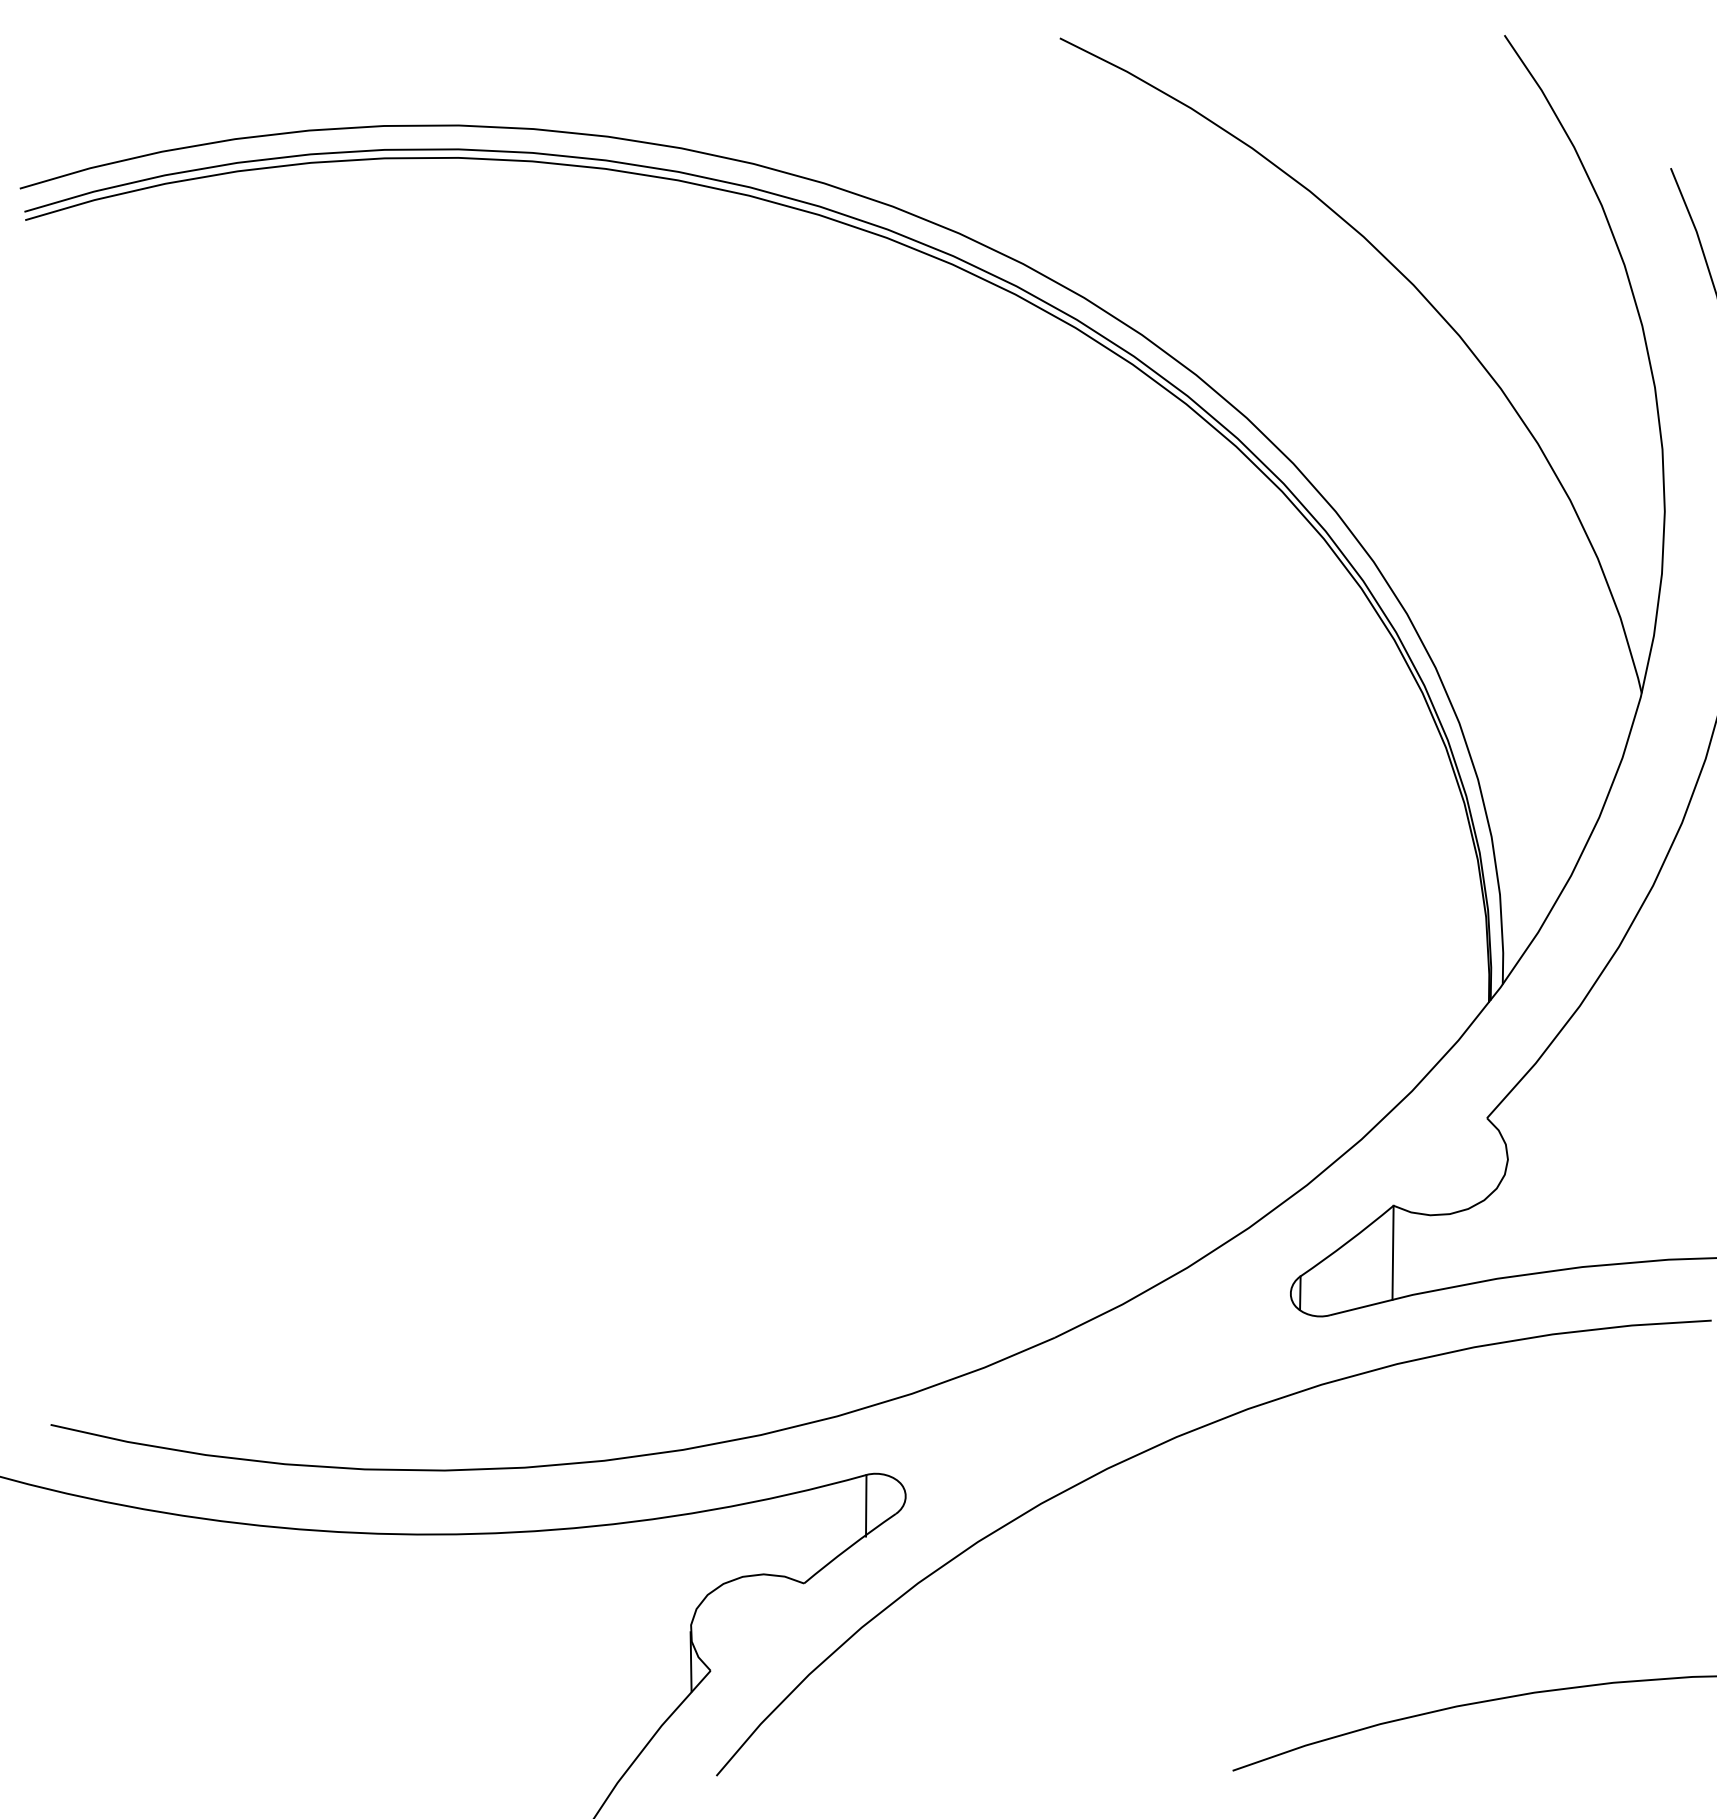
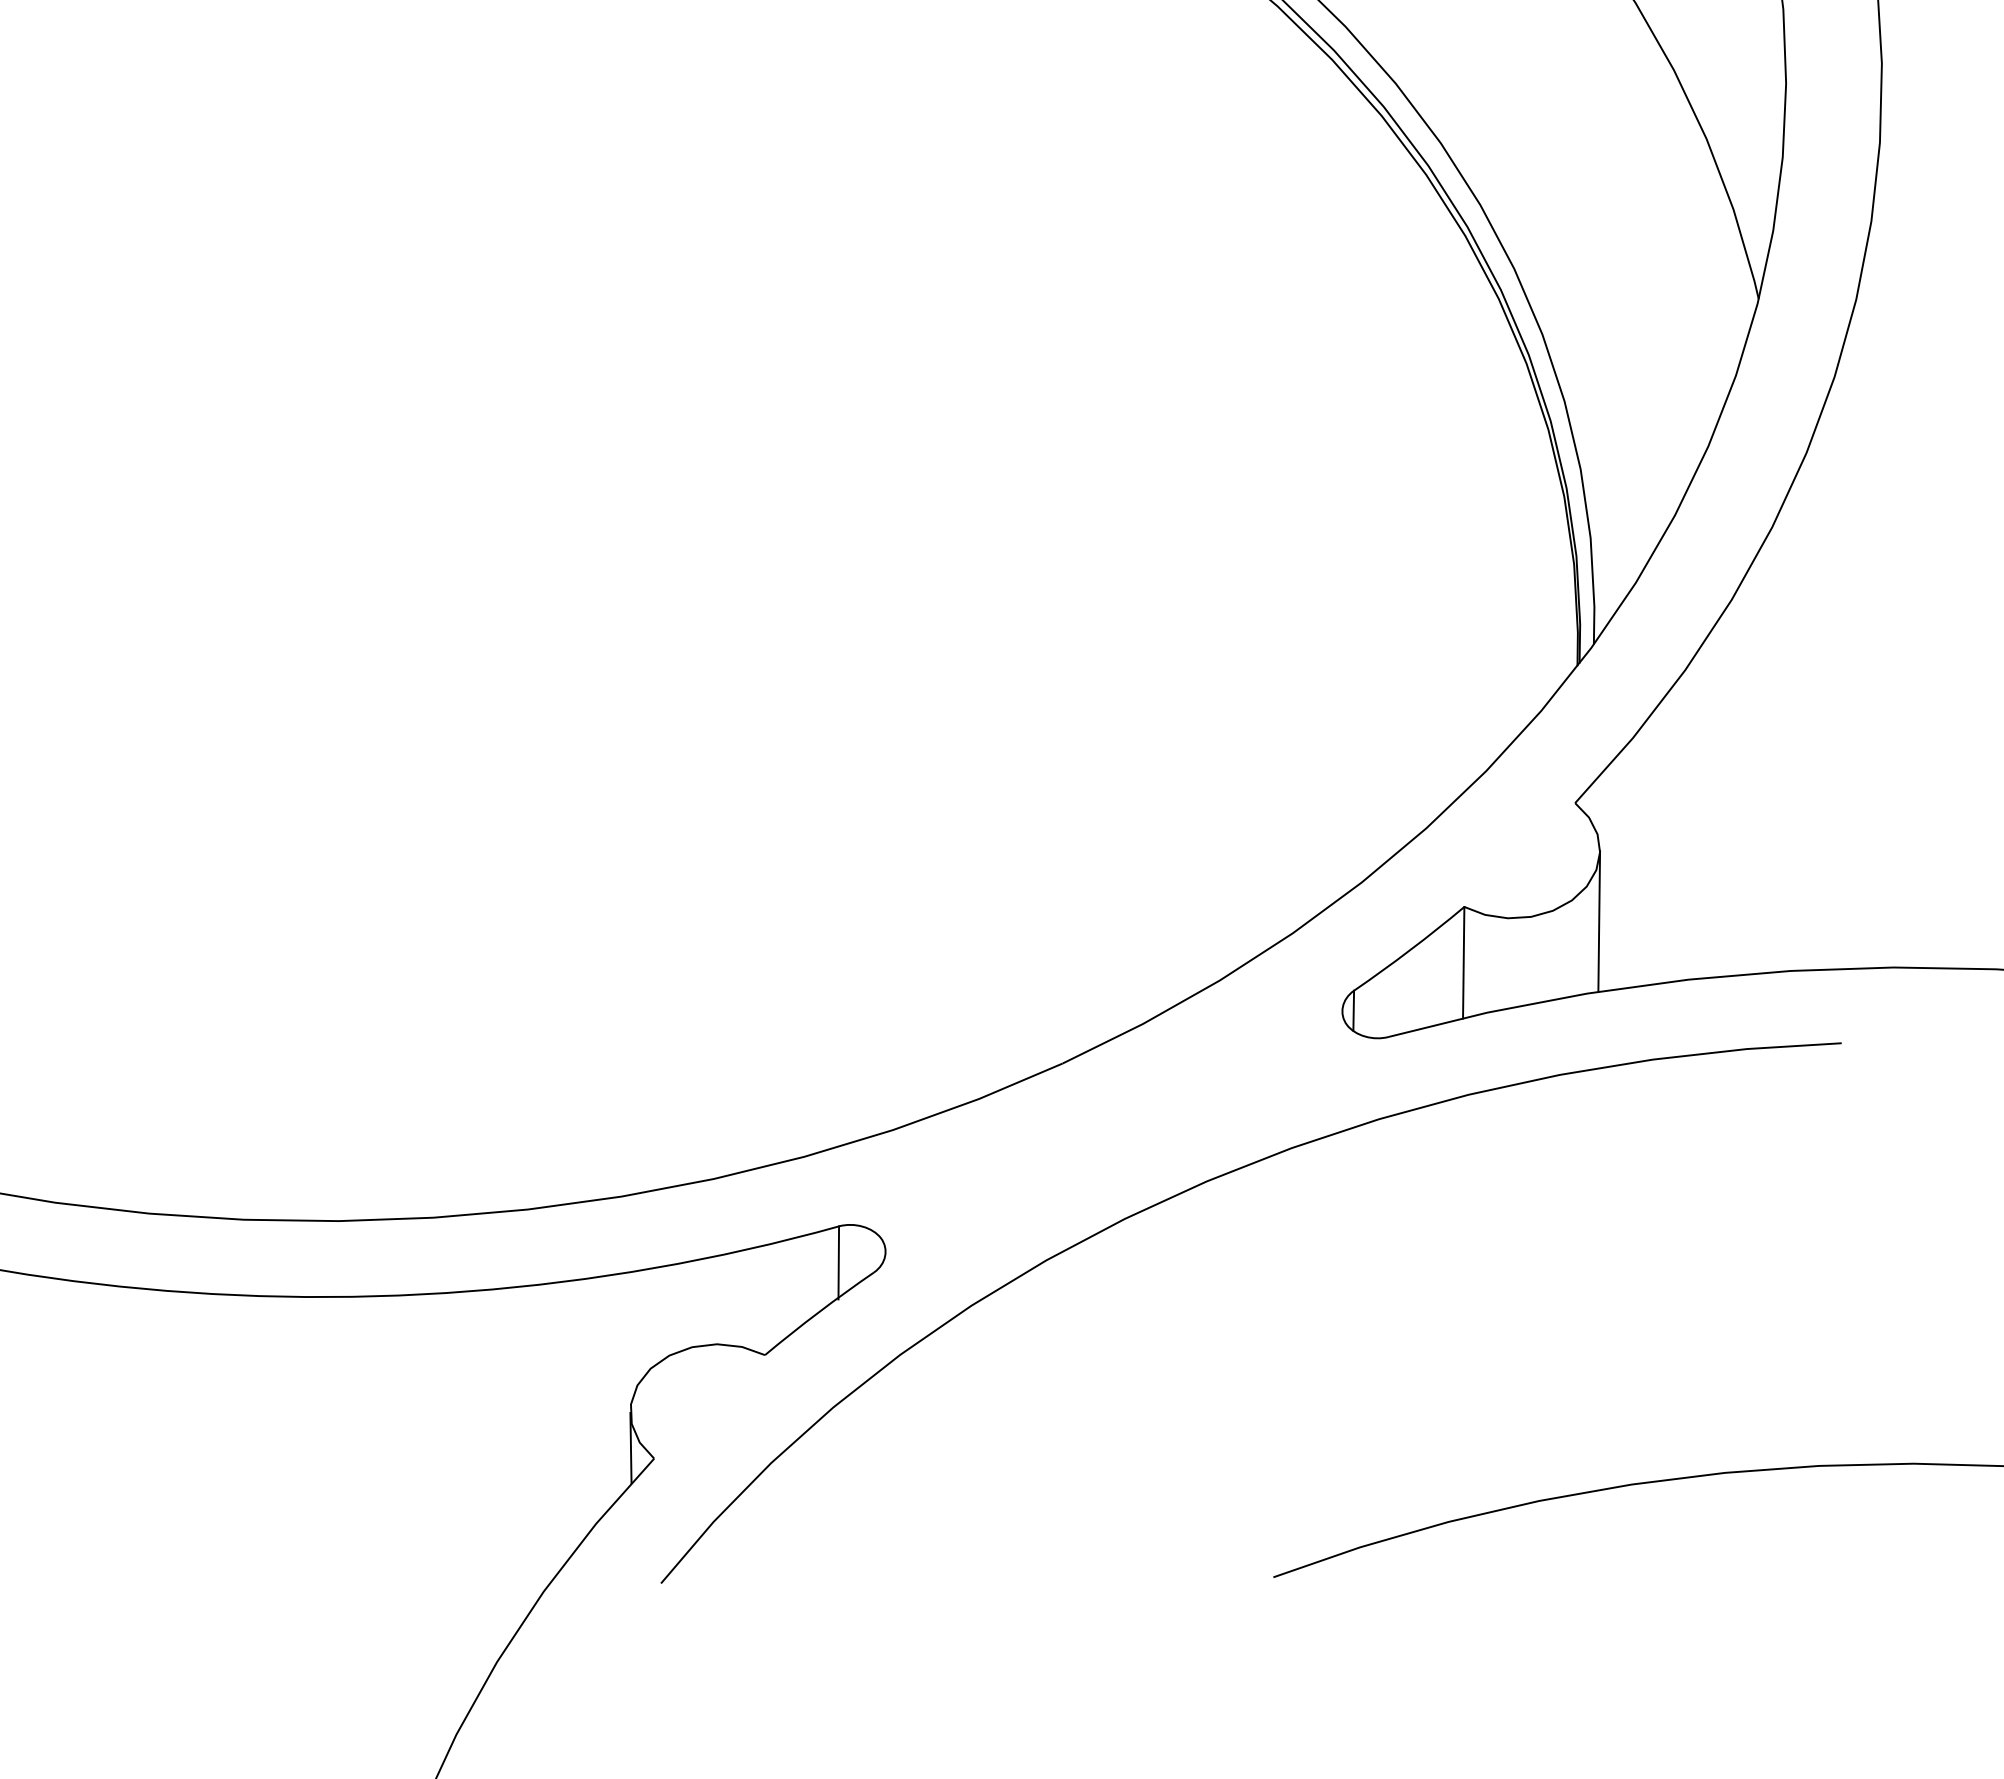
line: (1507, 1217) -> (1599, 920), added

